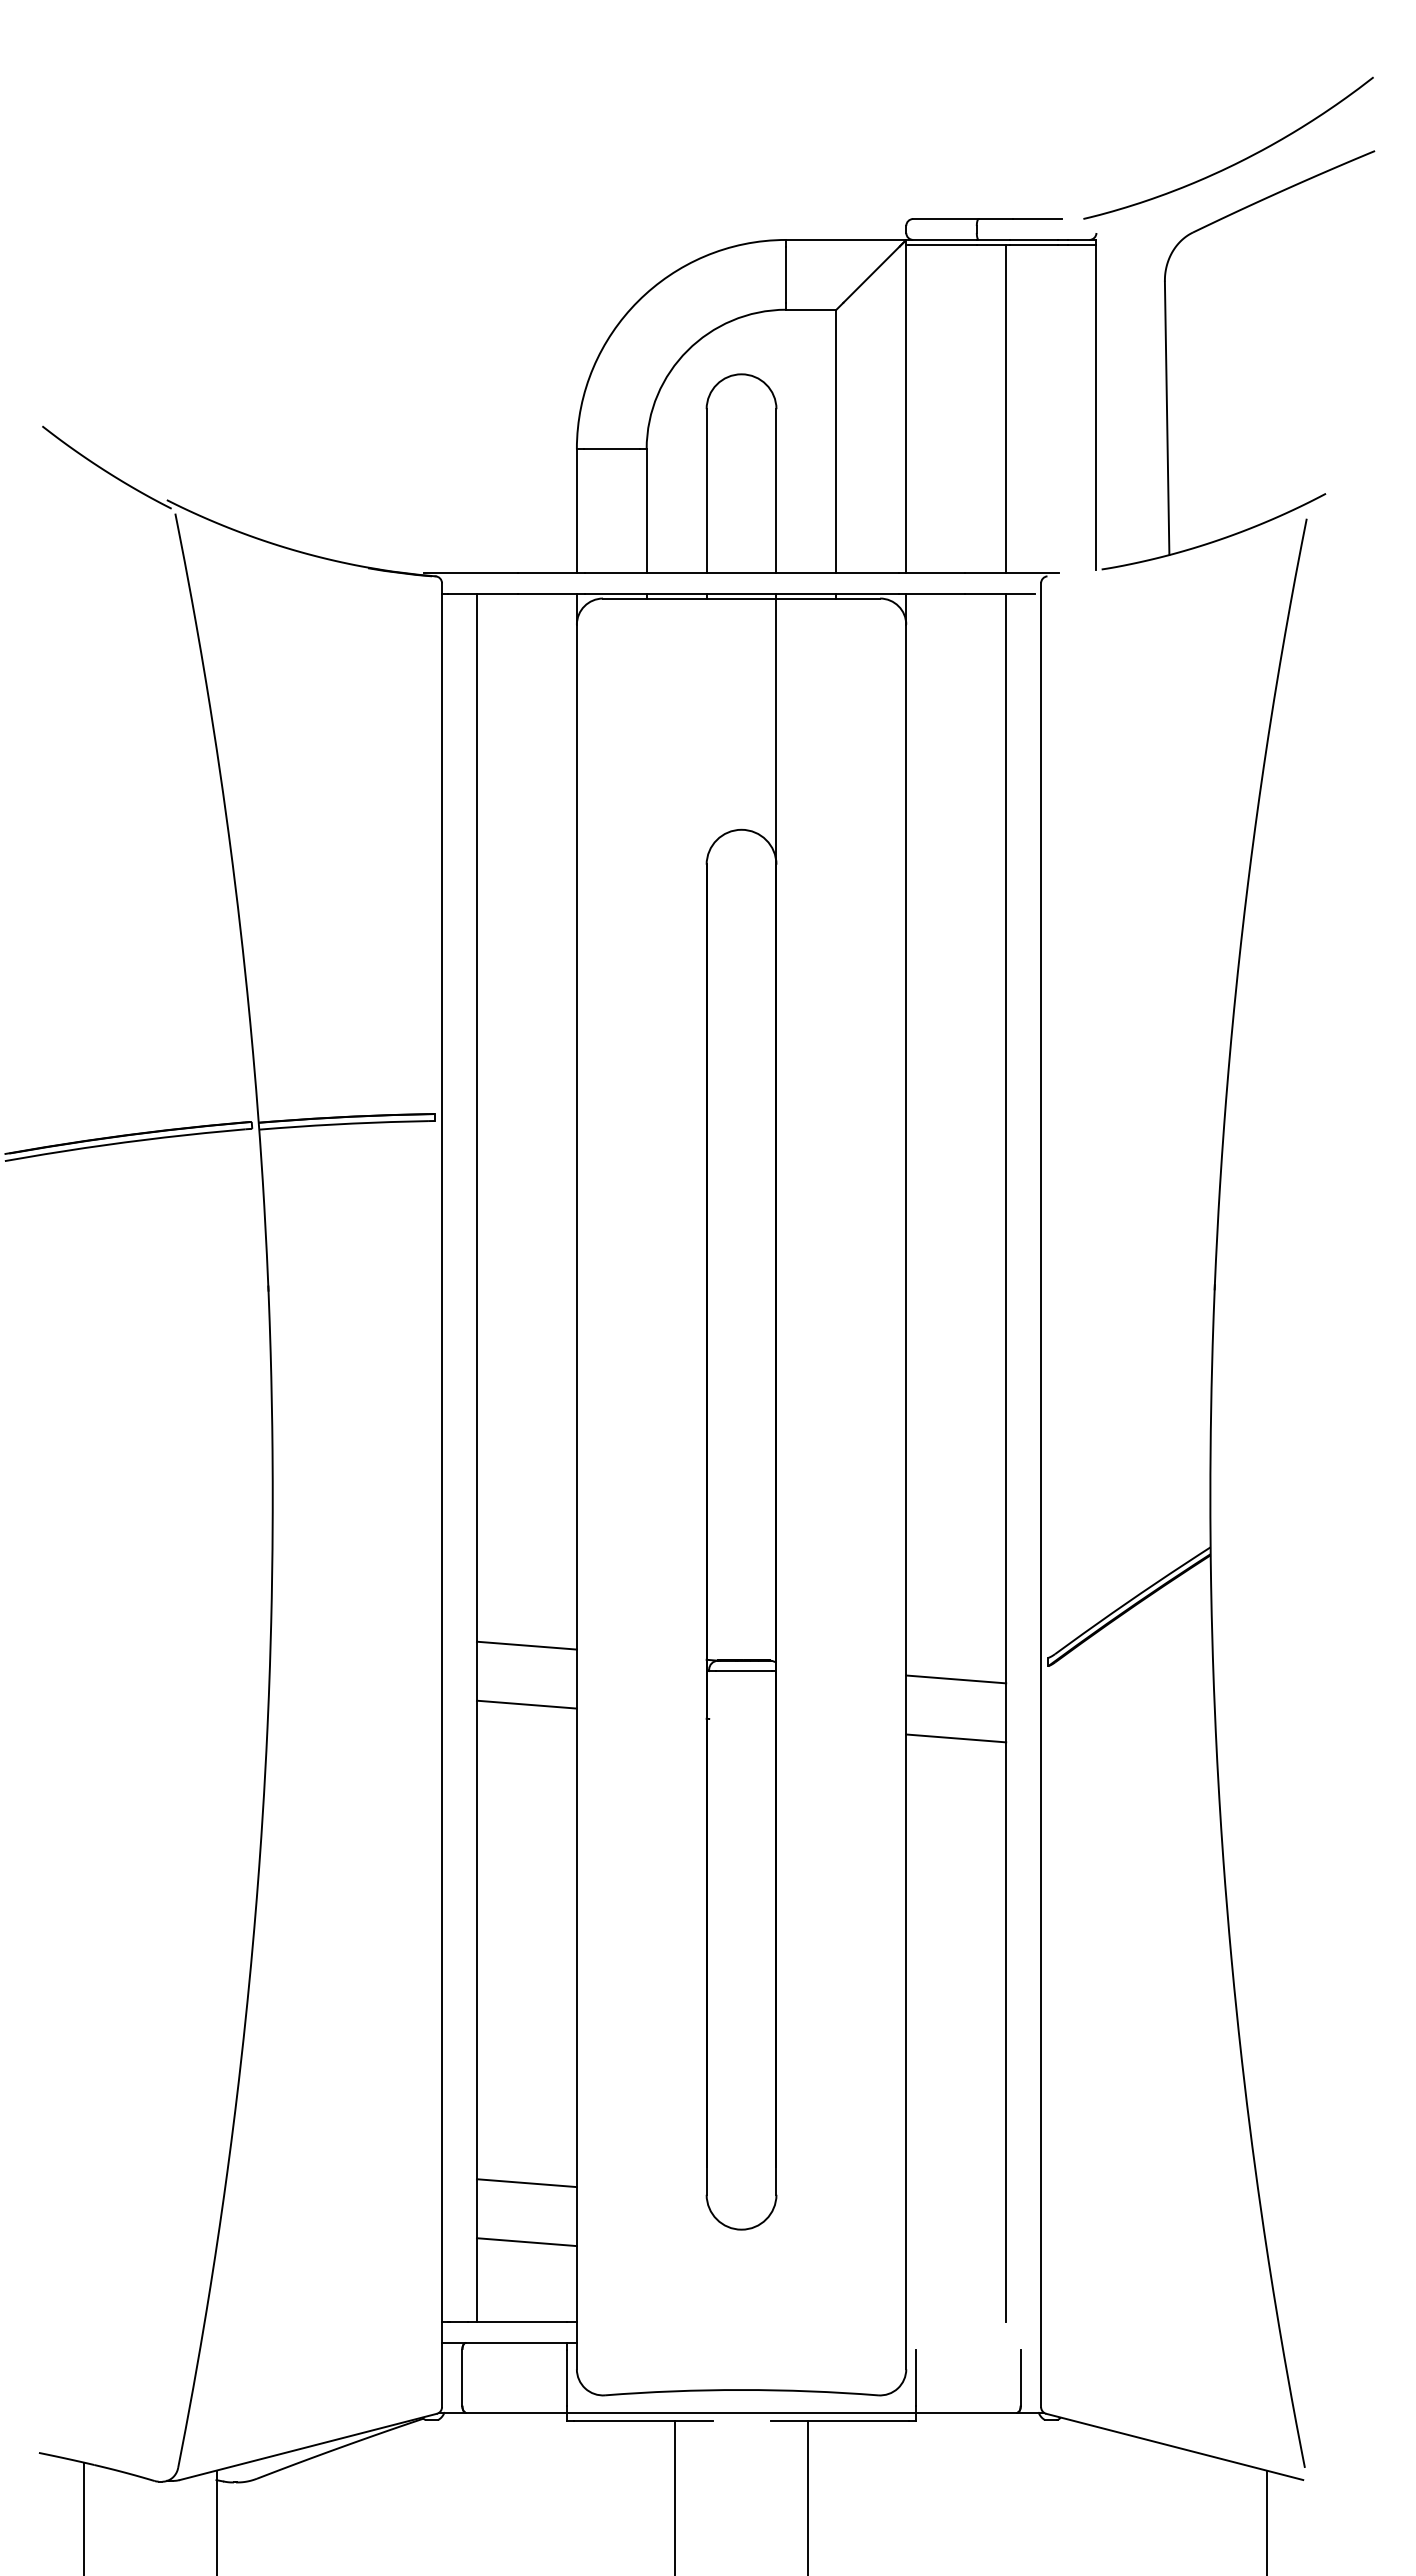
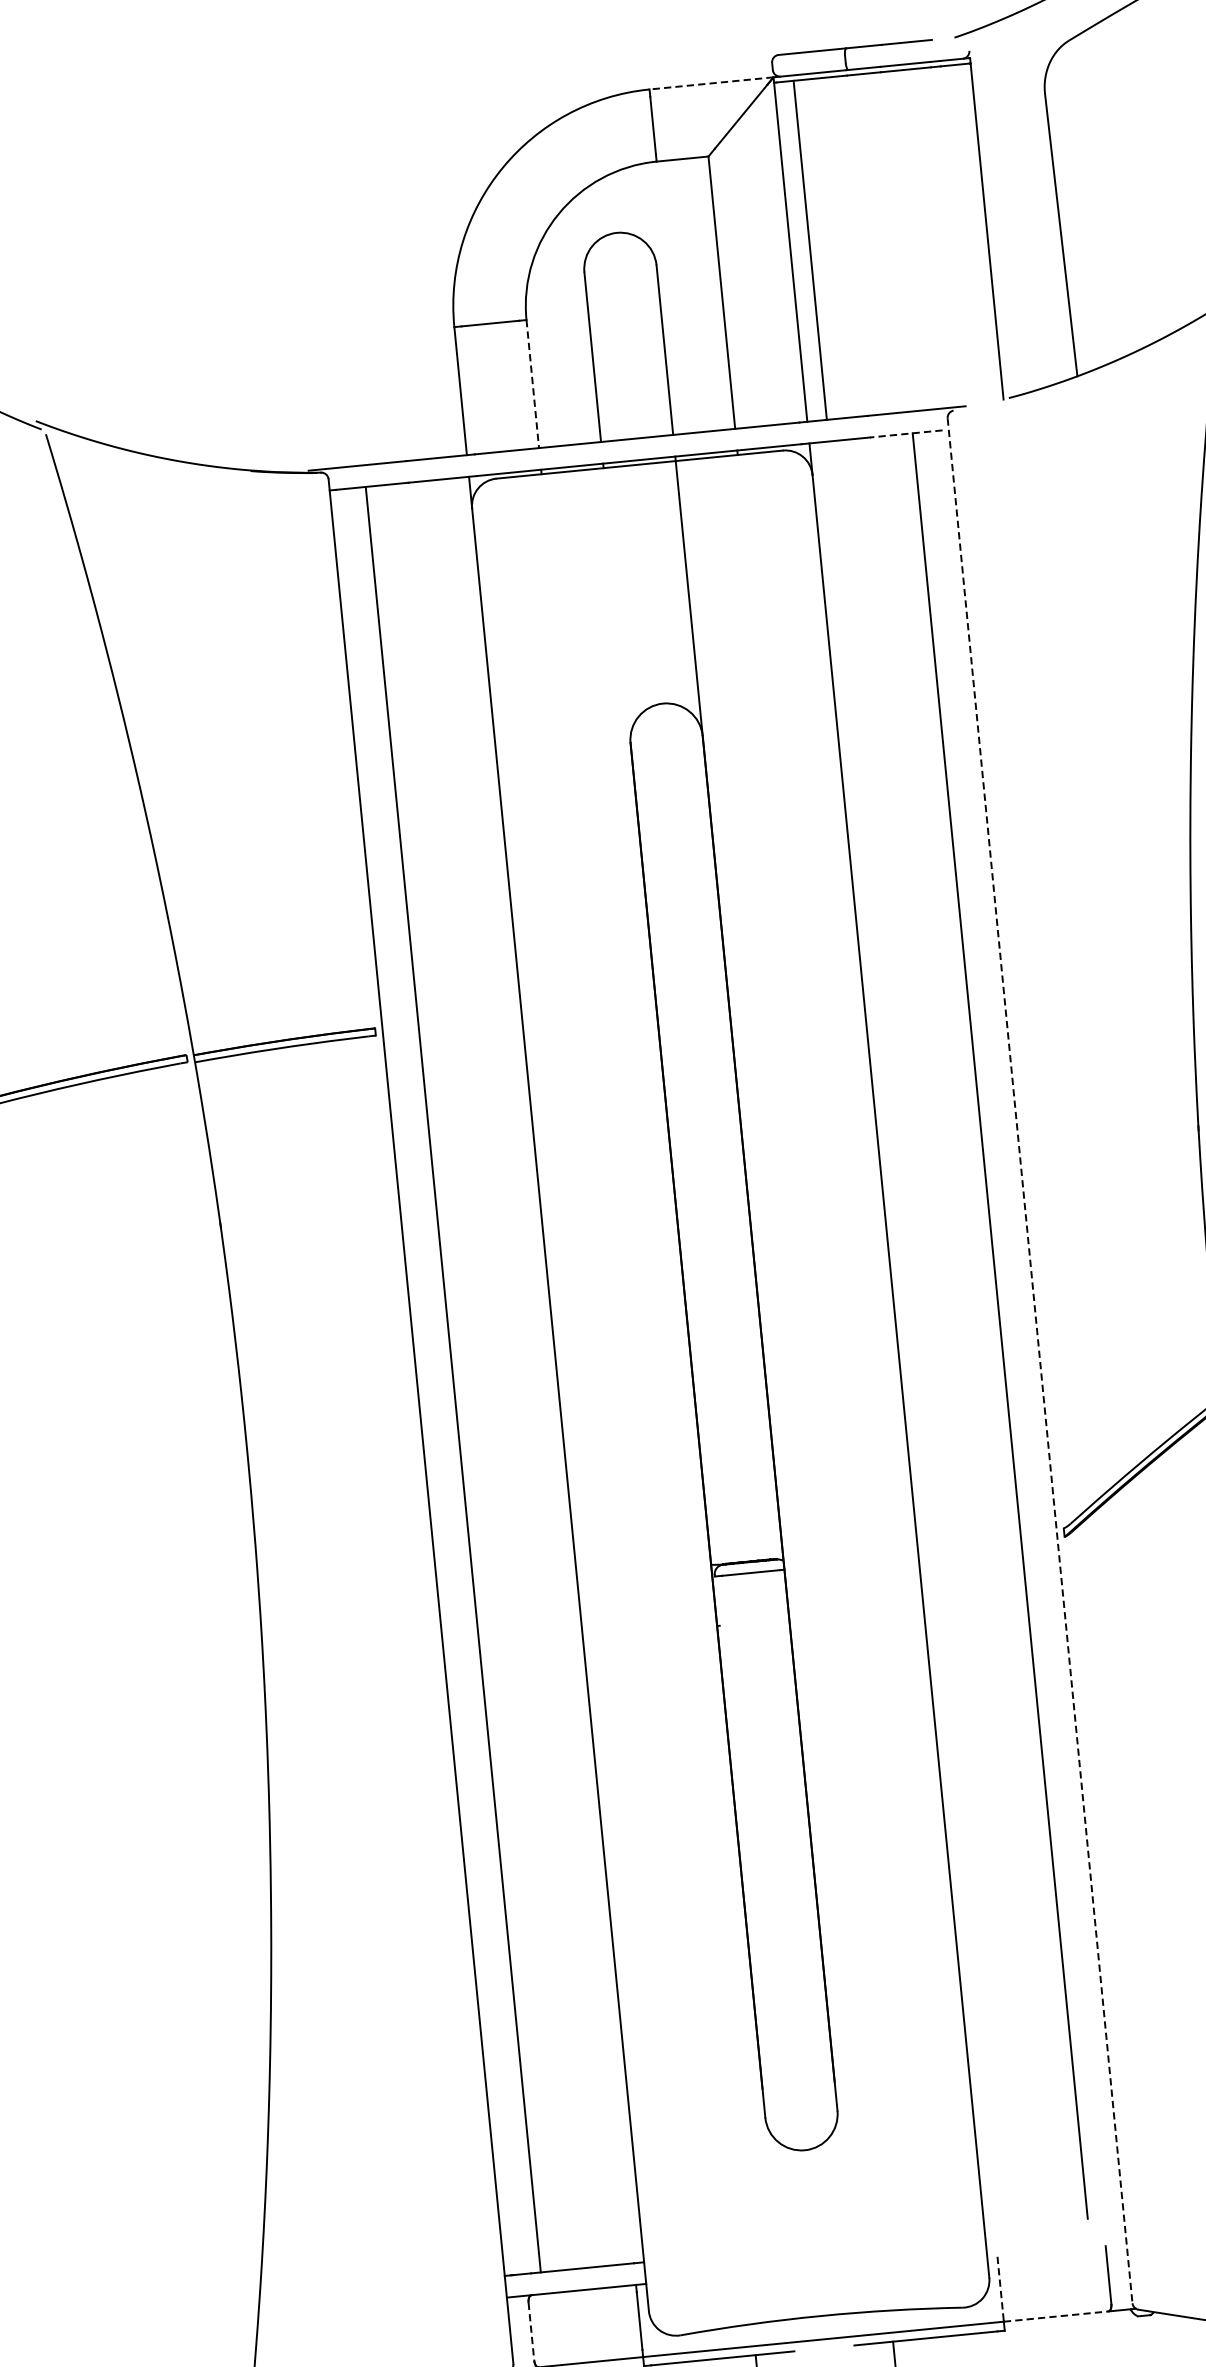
line: (846, 239) -> (711, 82), solid -> dashed
line: (1006, 409) -> (810, 250), moved
line: (646, 511) -> (532, 384), solid -> dashed
line: (999, 594) -> (905, 434), solid -> dashed
line: (1041, 1495) -> (1040, 1361), solid -> dashed
line: (526, 1645) -> (523, 1568), removed
line: (956, 1679) -> (971, 1559), removed
line: (526, 1704) -> (529, 1629), removed
line: (956, 1738) -> (977, 1620), removed
line: (526, 2183) -> (578, 2124), removed
line: (526, 2242) -> (584, 2185), removed
line: (462, 2377) -> (531, 2331), solid -> dashed
line: (916, 2377) -> (1000, 2285), solid -> dashed
line: (966, 2412) -> (1055, 2316), solid -> dashed

